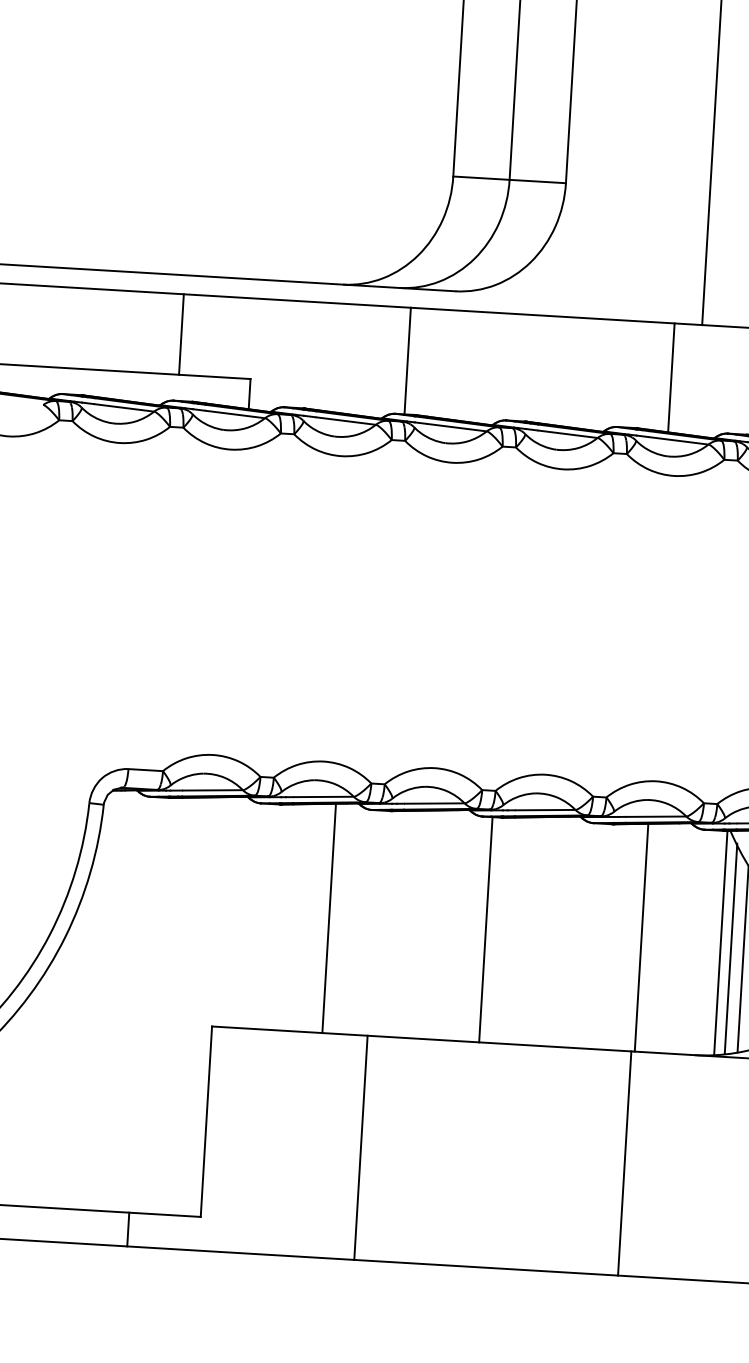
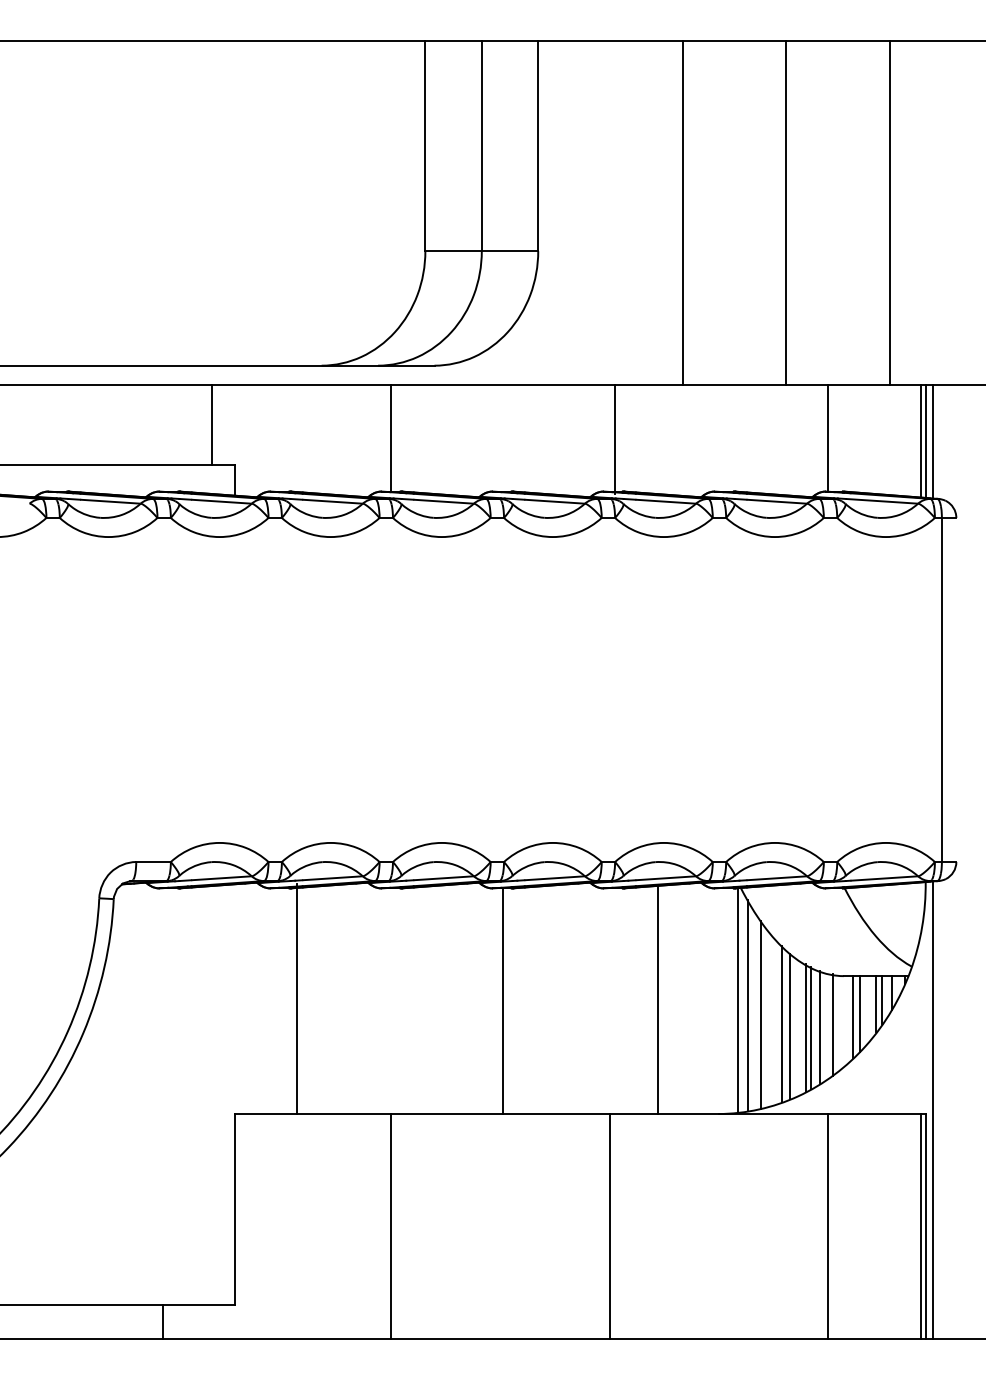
line: (181, 333) -> (212, 424), moved
line: (671, 377) -> (615, 438), moved
line: (329, 918) -> (297, 999), moved
line: (625, 1163) -> (610, 1226), moved

